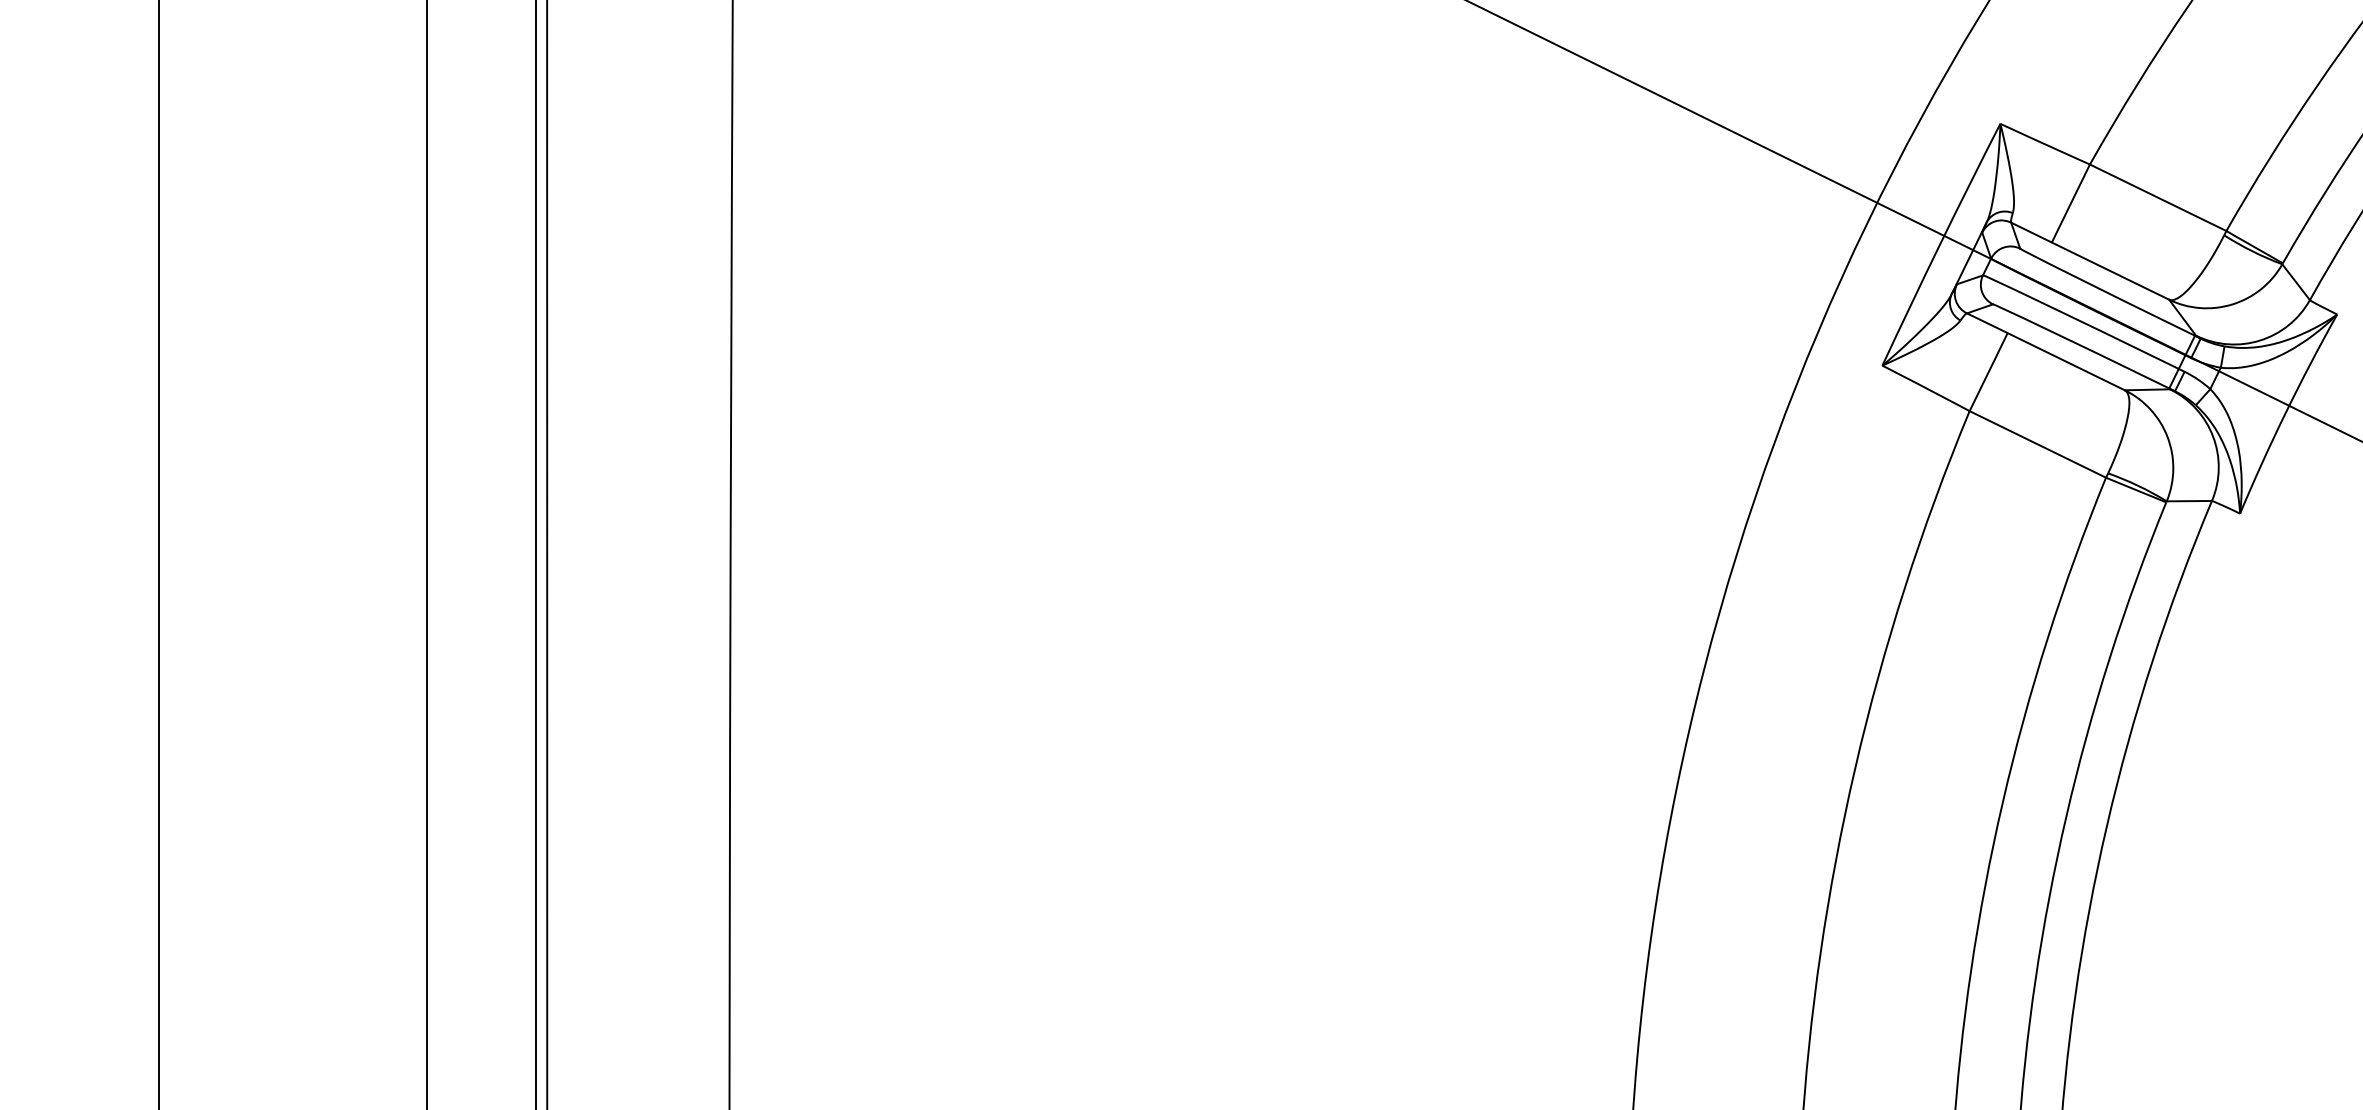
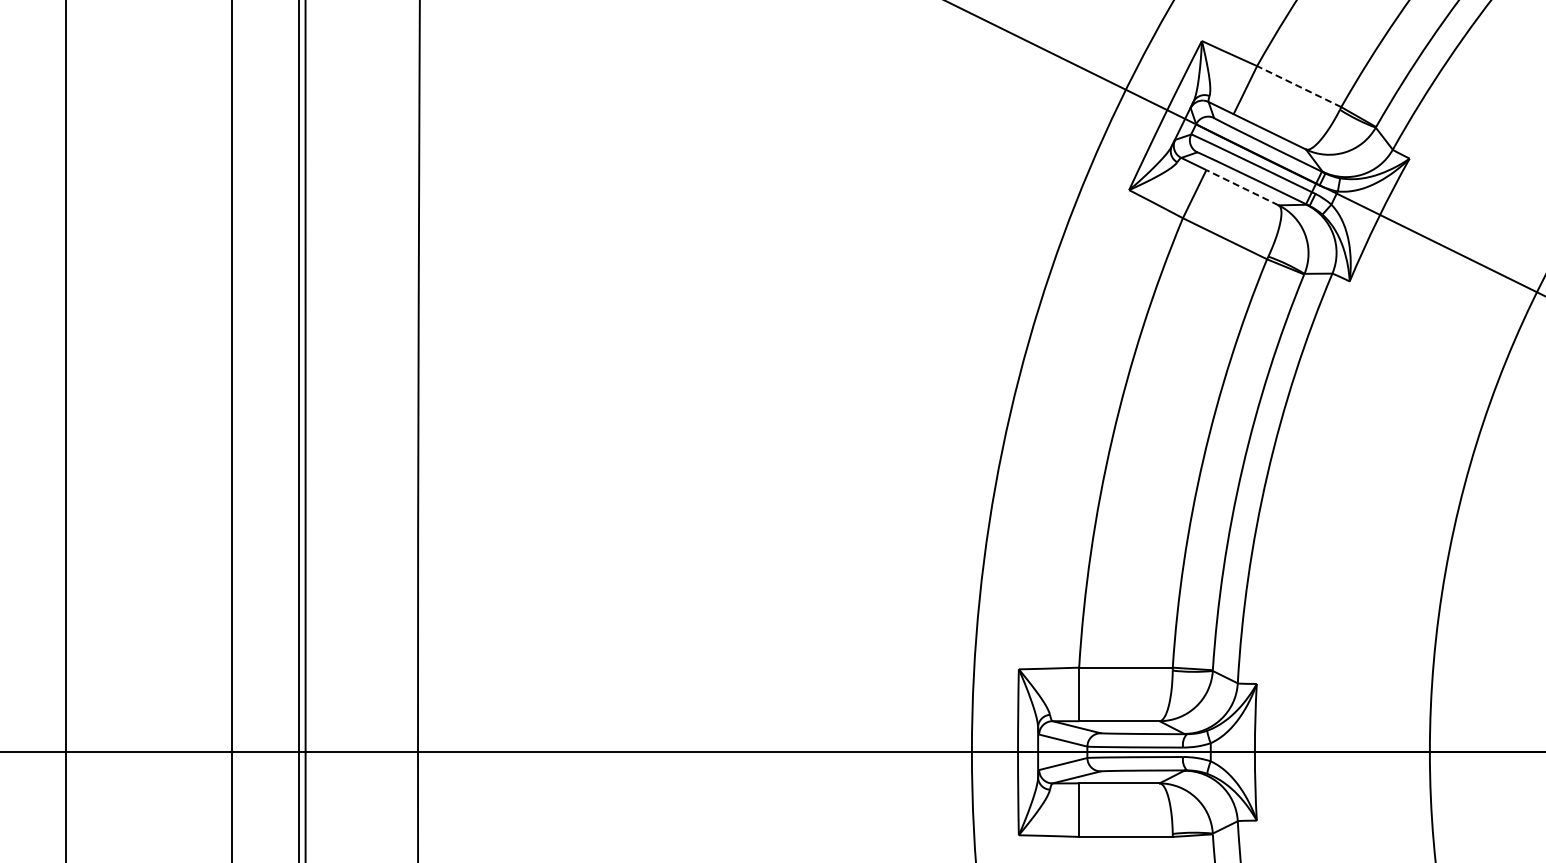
line: (2158, 197) -> (1299, 86), solid -> dashed
line: (2066, 361) -> (1242, 187), solid -> dashed

